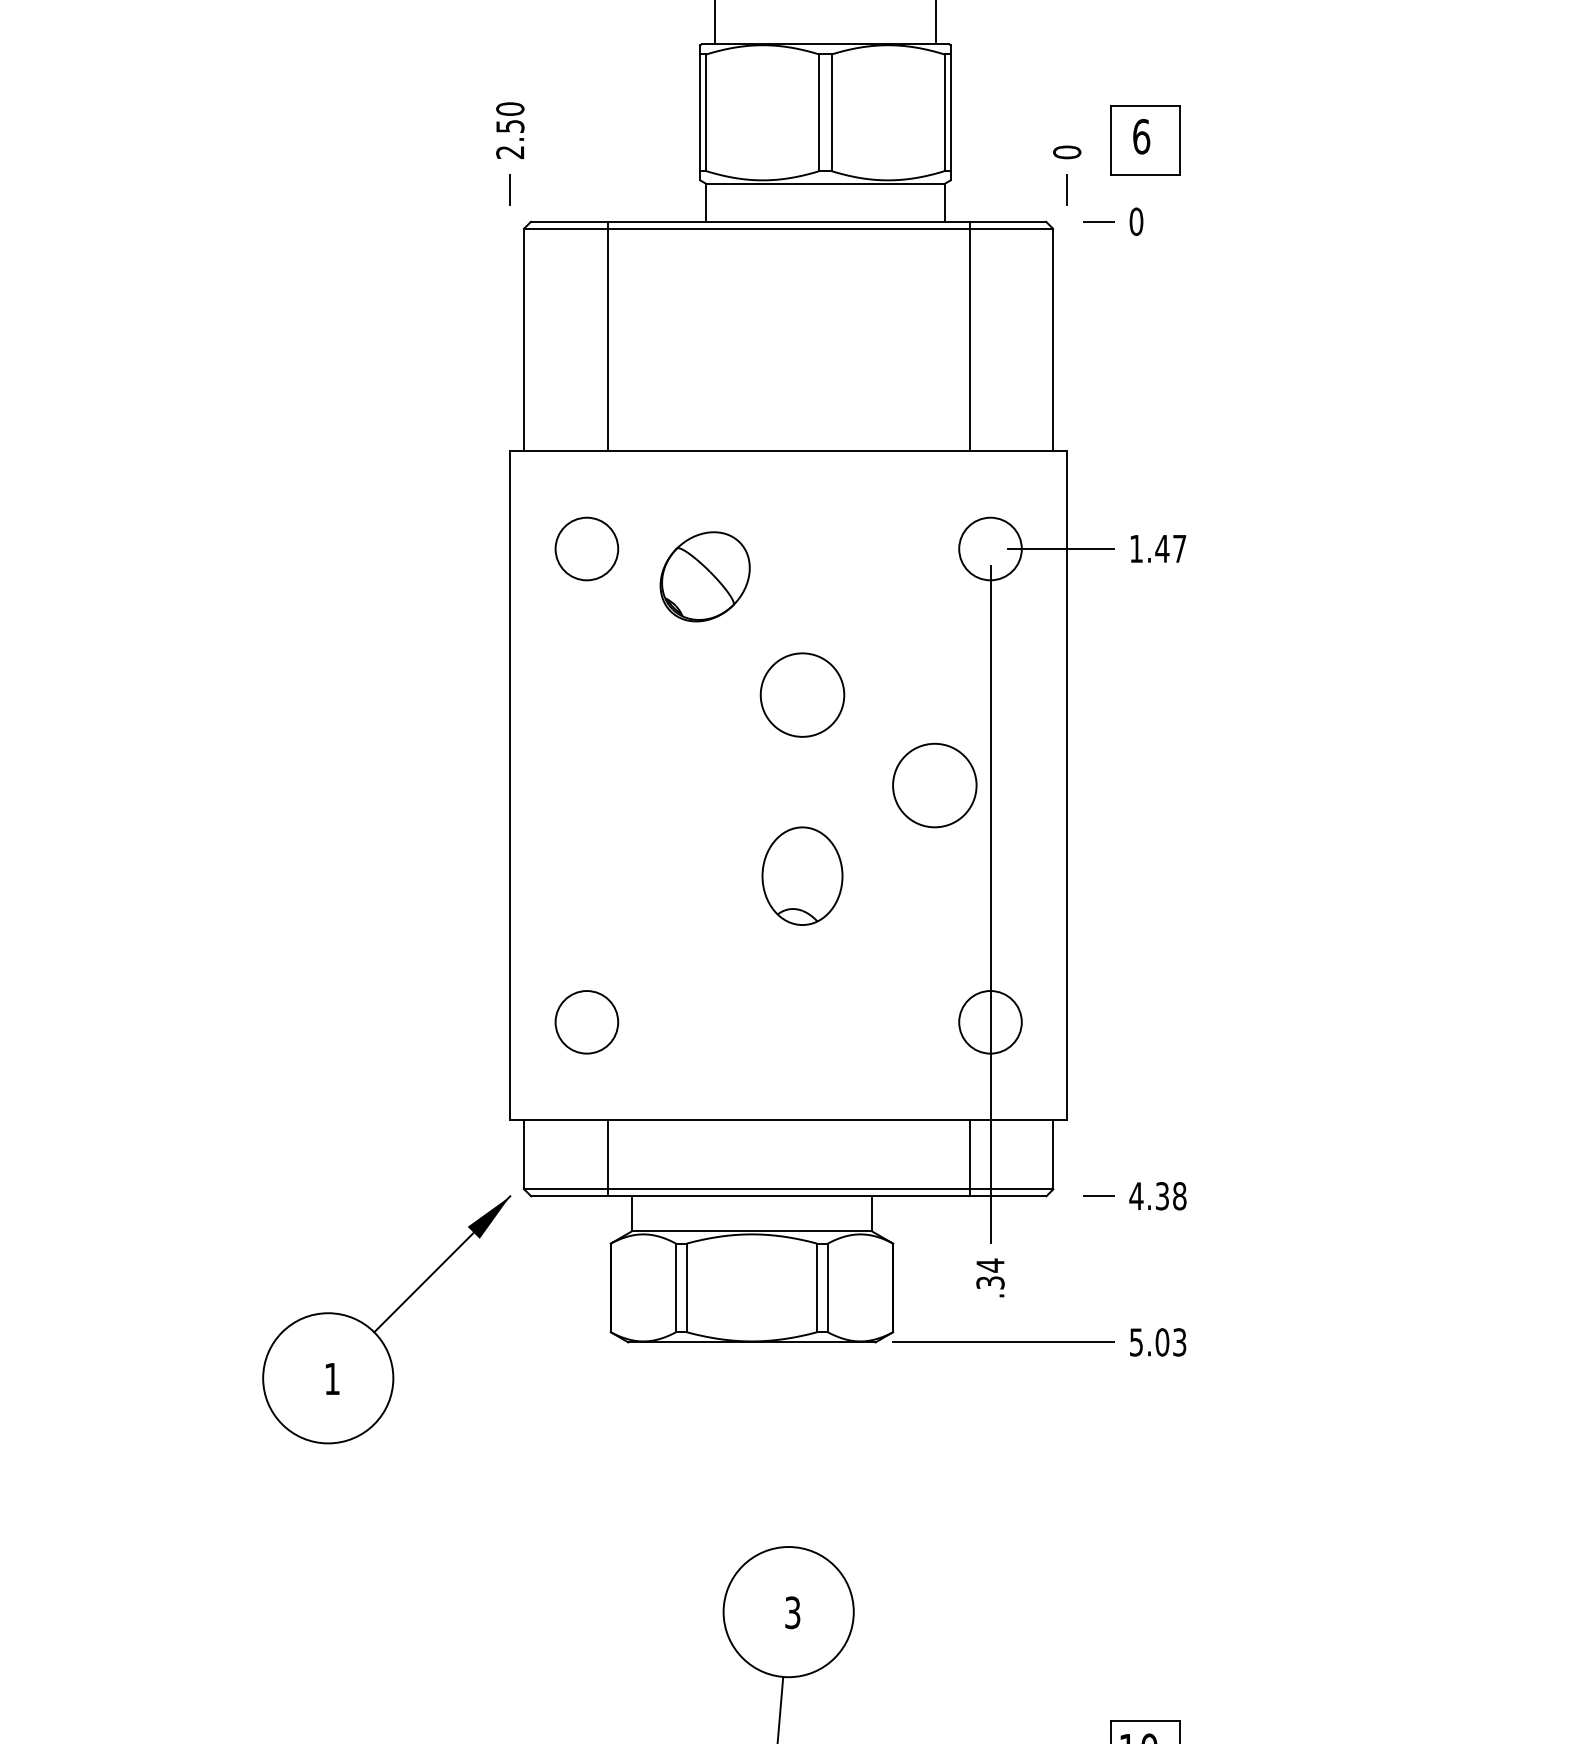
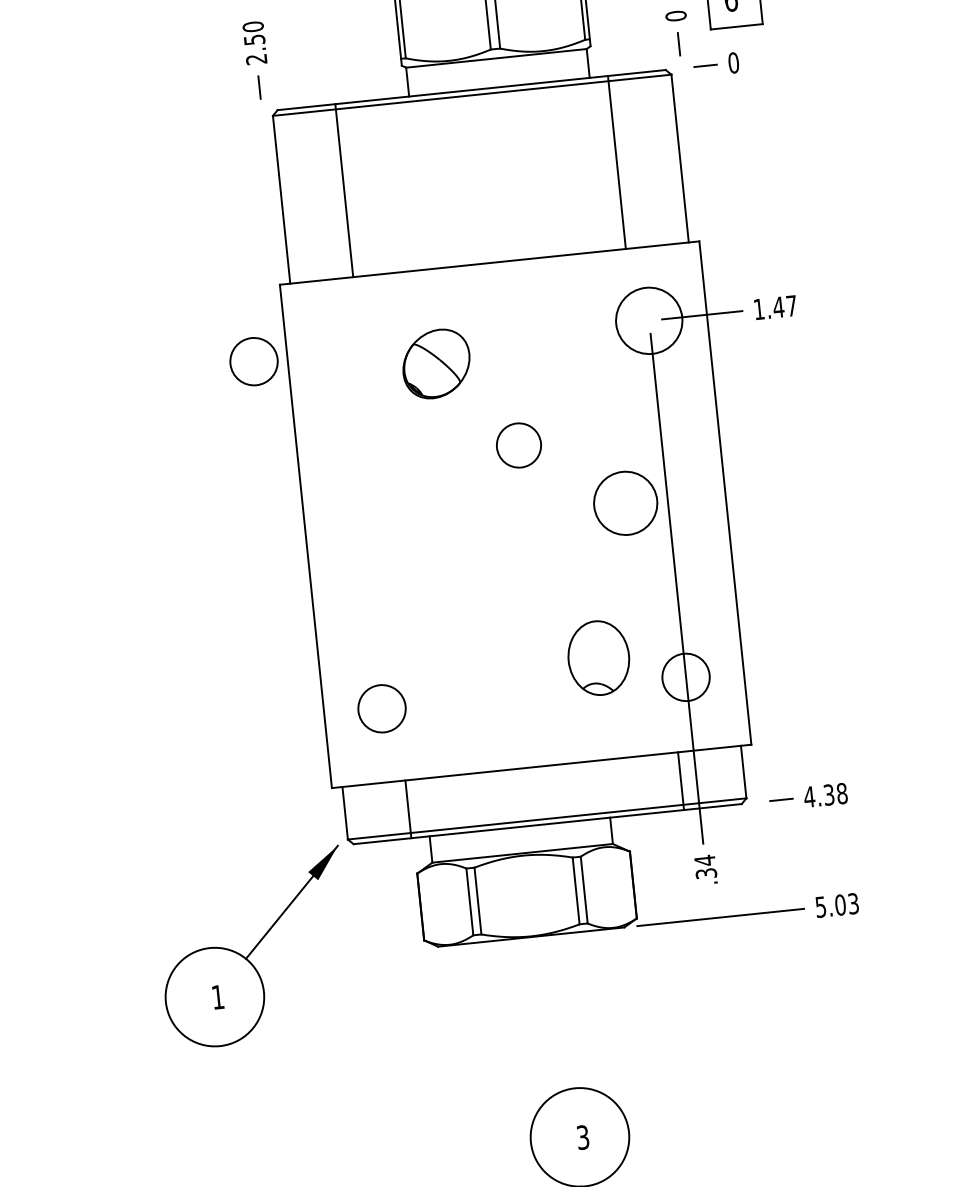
circle: (586, 548) -> (253, 361), moved
circle: (990, 548) -> (649, 320), size x1.4
circle: (802, 694) -> (518, 445), size x0.7
part: (802, 875) -> (598, 657), moved

